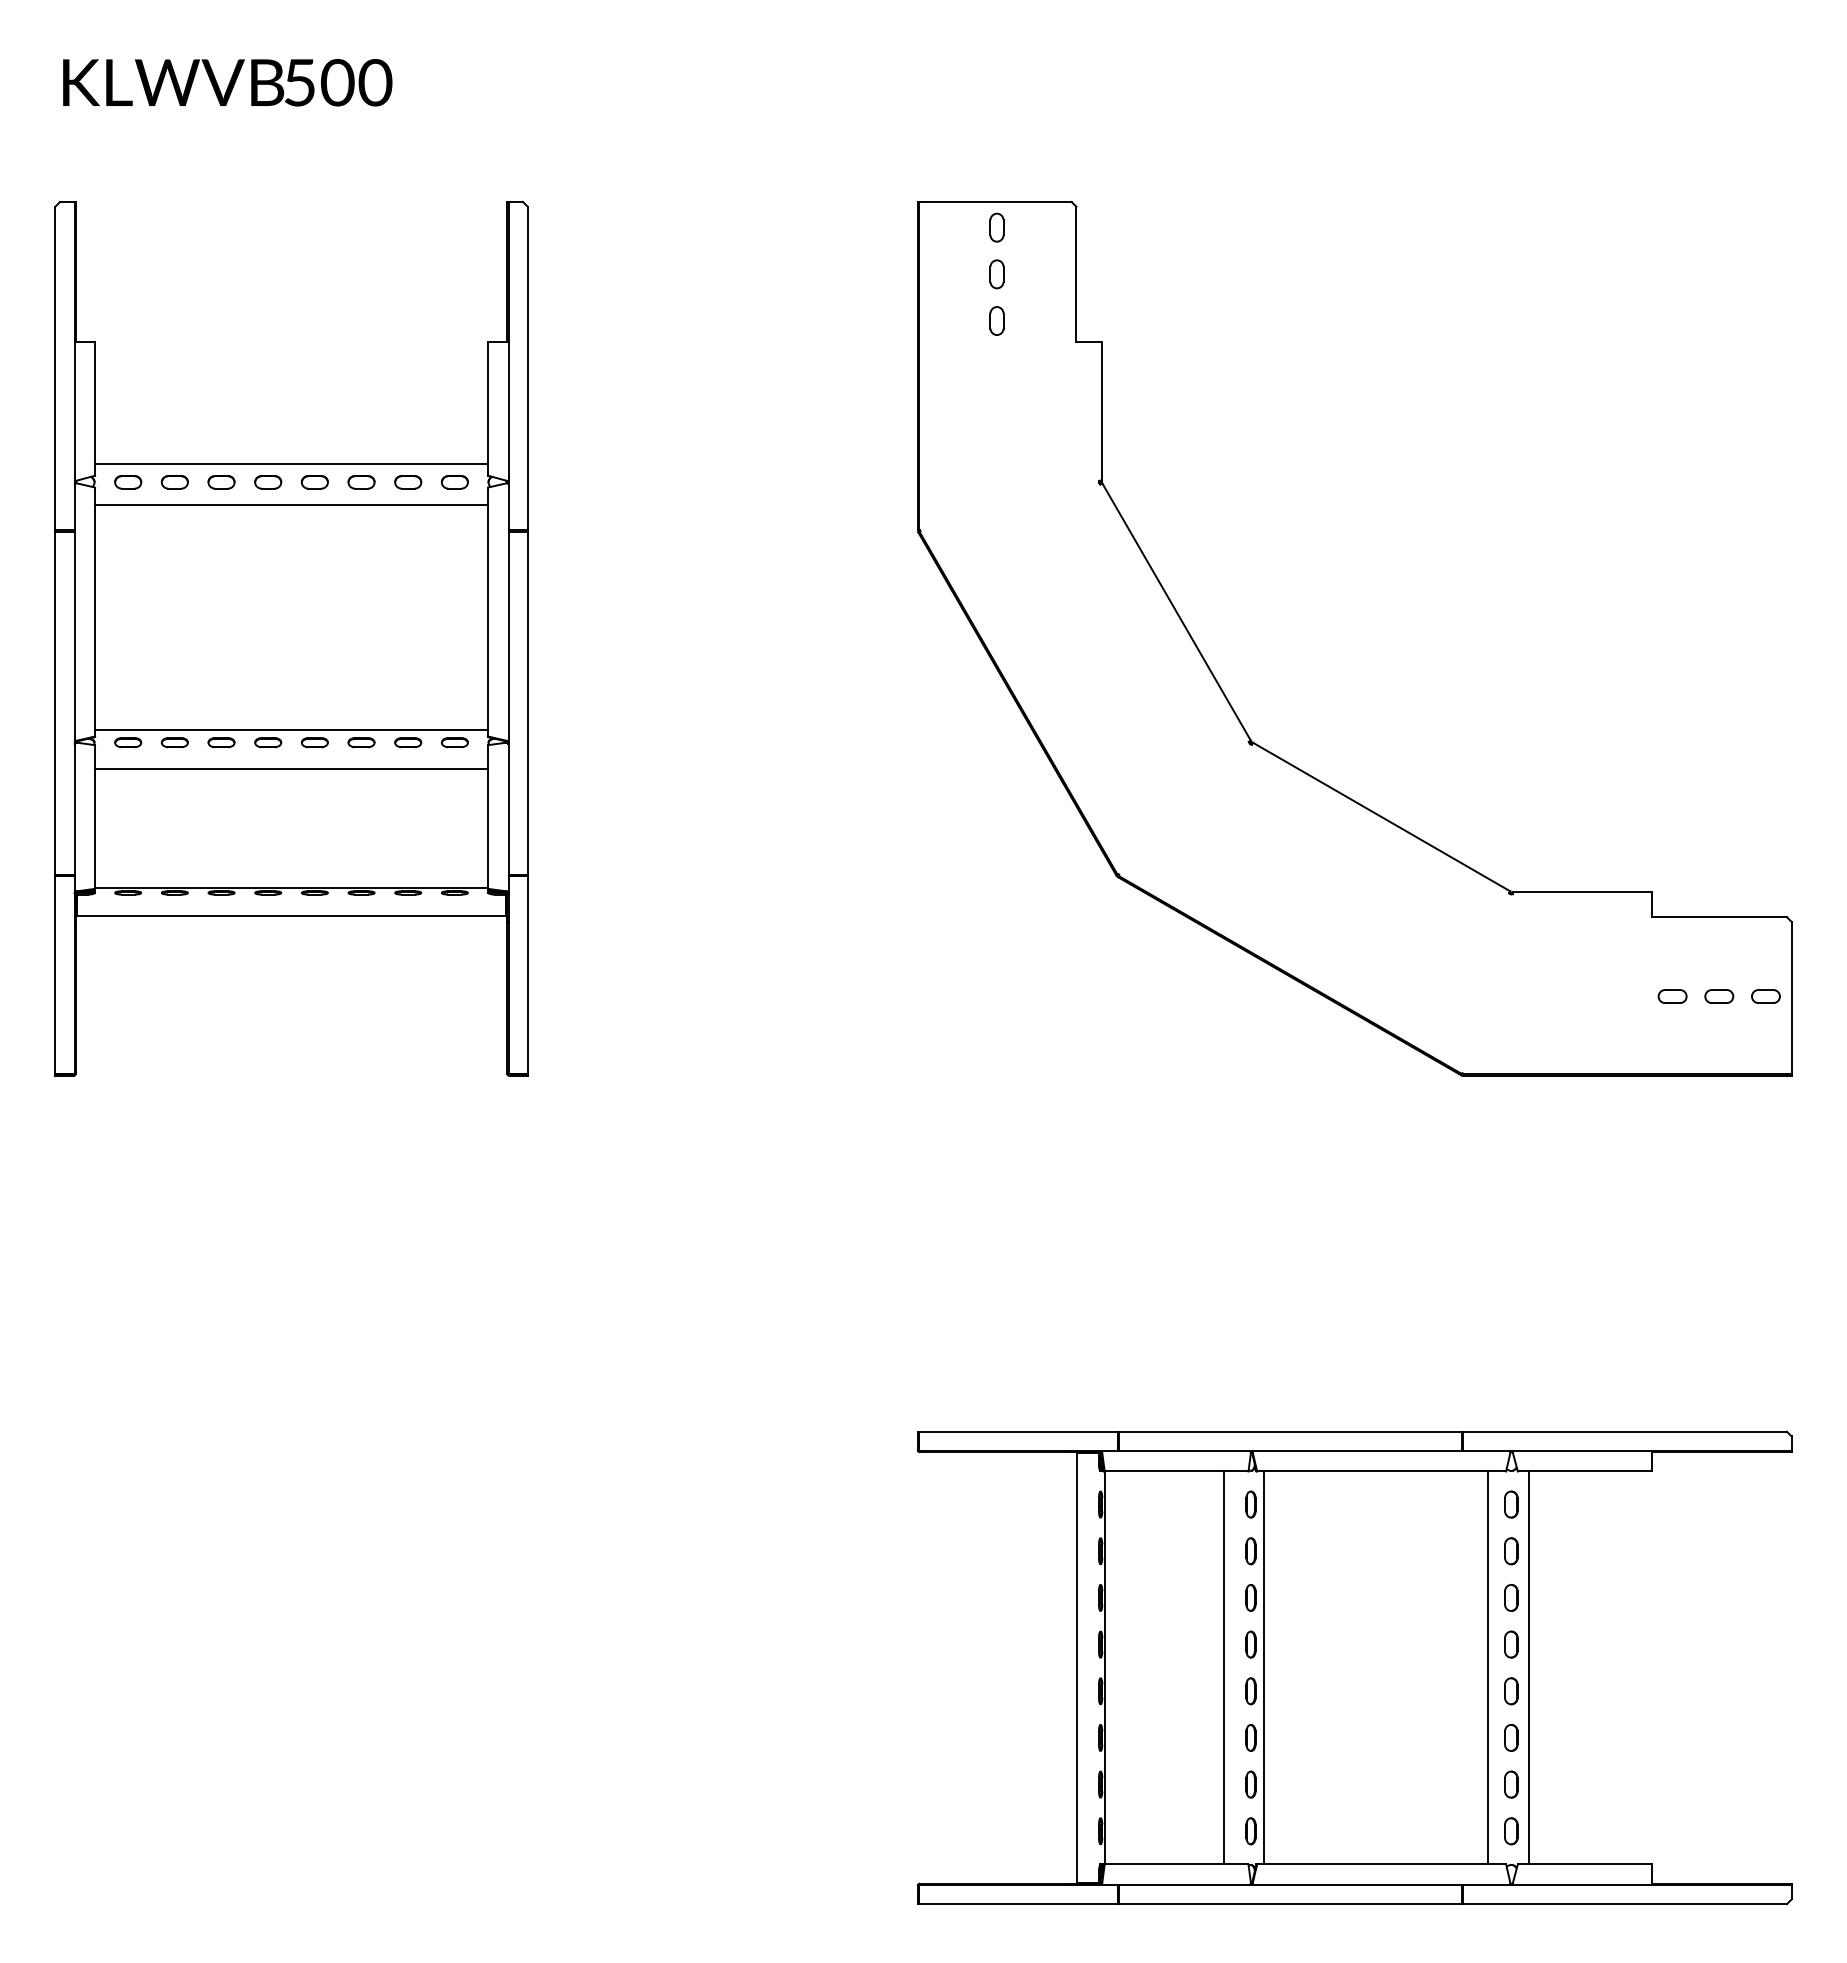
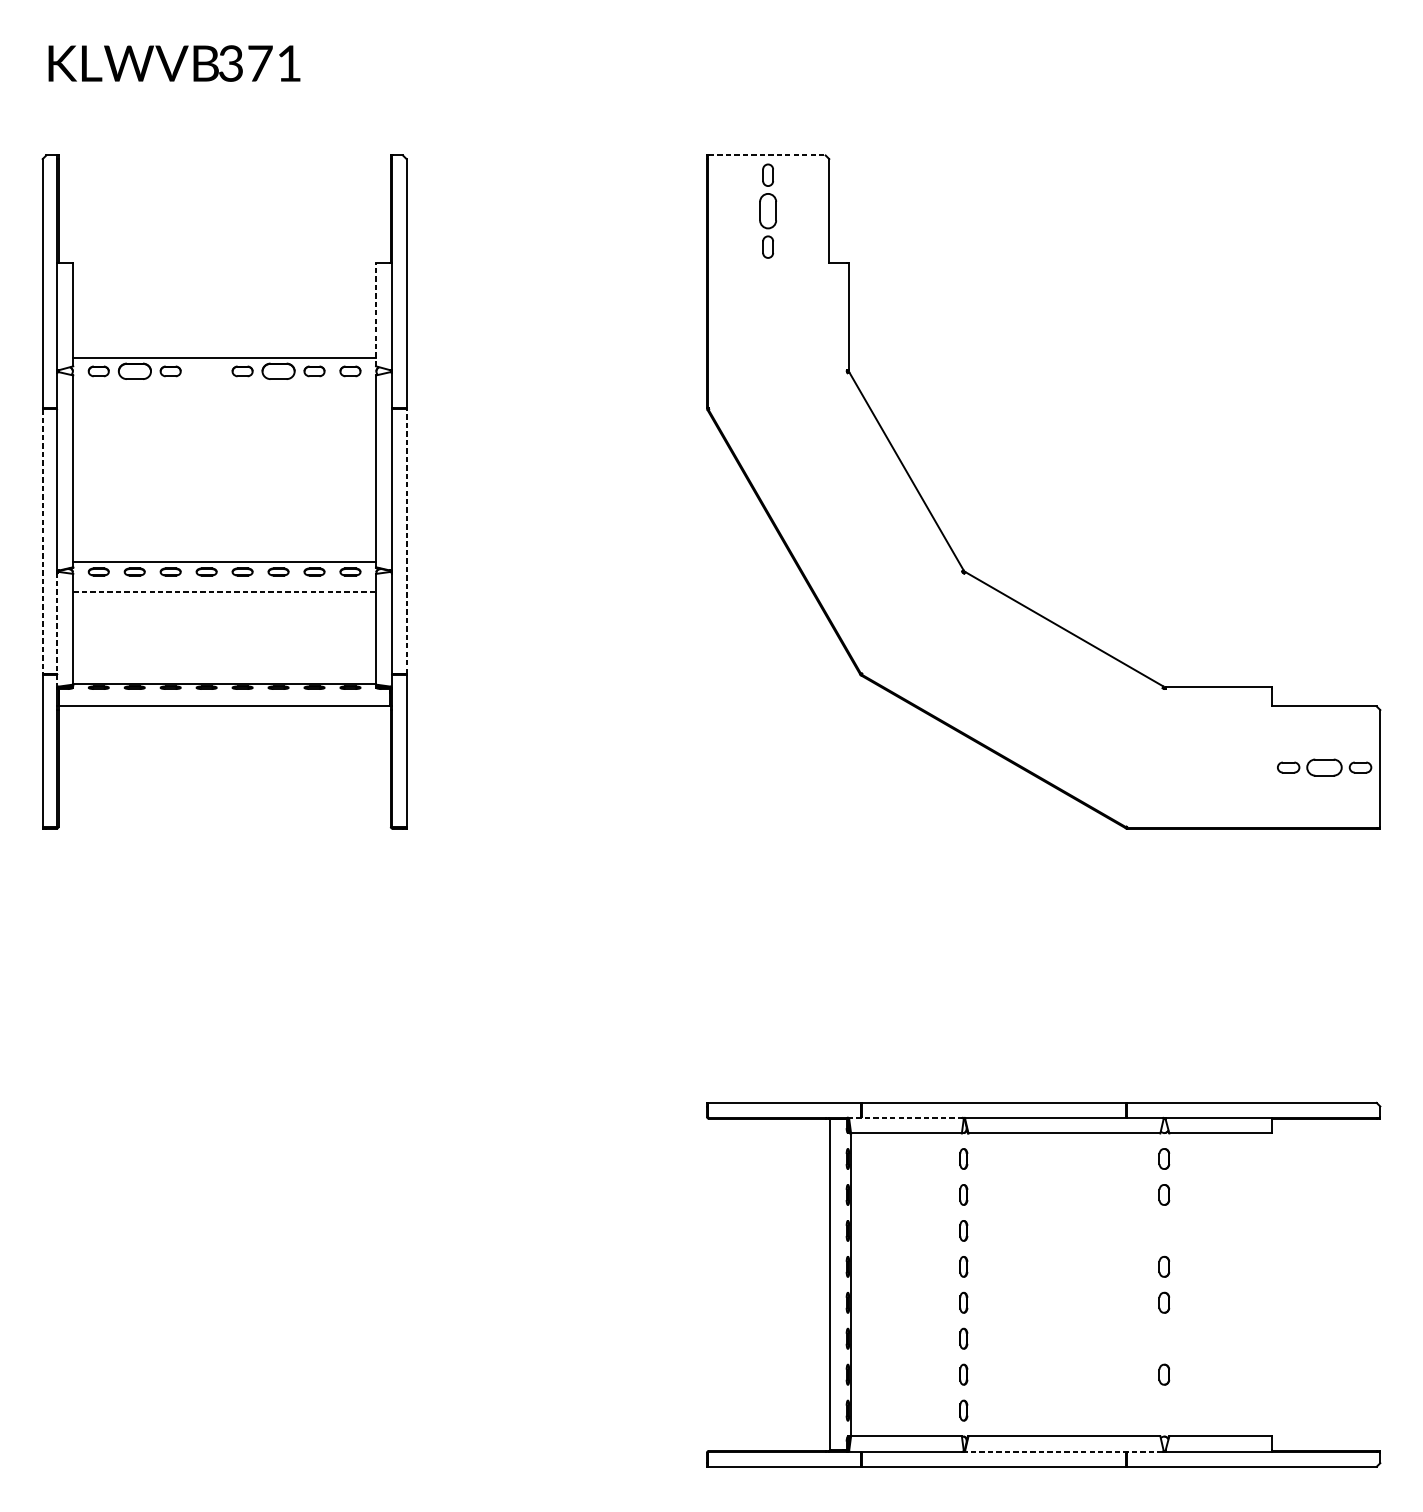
text: (338, 82) -> (260, 63), 500 -> 371
line: (995, 202) -> (766, 155), solid -> dashed
part: (996, 274) -> (767, 211), size x1.6
line: (488, 408) -> (376, 314), solid -> dashed
part: (174, 482) -> (134, 371), size x1.6
part: (268, 482) -> (206, 371), removed
part: (361, 482) -> (278, 371), size x1.6
line: (291, 505) -> (224, 389), removed
line: (55, 703) -> (42, 541), solid -> dashed
line: (527, 703) -> (406, 541), solid -> dashed
line: (292, 769) -> (225, 592), solid -> dashed
line: (74, 818) -> (57, 630), solid -> dashed
part: (1719, 996) -> (1324, 767), size x1.6
line: (1175, 1450) -> (905, 1117), solid -> dashed
part: (1511, 1597) -> (1164, 1230), removed
line: (1224, 1667) -> (943, 1284), removed
line: (1263, 1667) -> (973, 1284), removed
line: (1488, 1667) -> (1146, 1284), removed
line: (1529, 1667) -> (1178, 1284), removed
part: (1511, 1737) -> (1164, 1338), removed
part: (1511, 1831) -> (1164, 1410), removed
line: (1380, 1884) -> (1063, 1451), solid -> dashed

